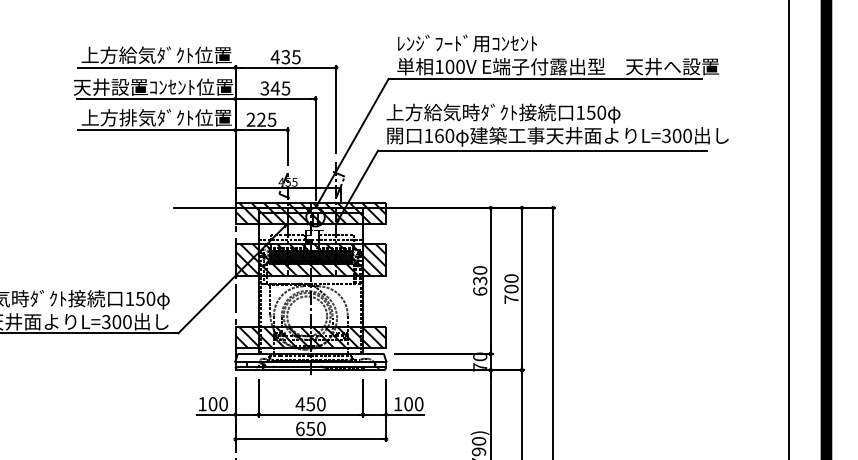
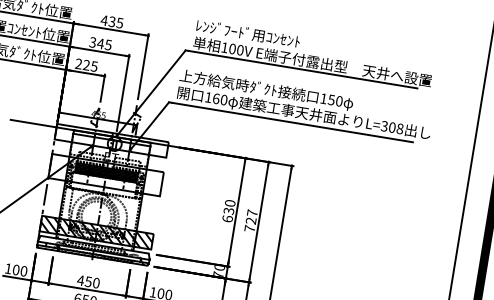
text: (687, 135) -> (400, 128), L=300 -> L=308
hatch: (310, 213) -> (111, 140), removed
hatch: (310, 259) -> (105, 174), removed
text: (511, 283) -> (251, 216), 700 -> 727

